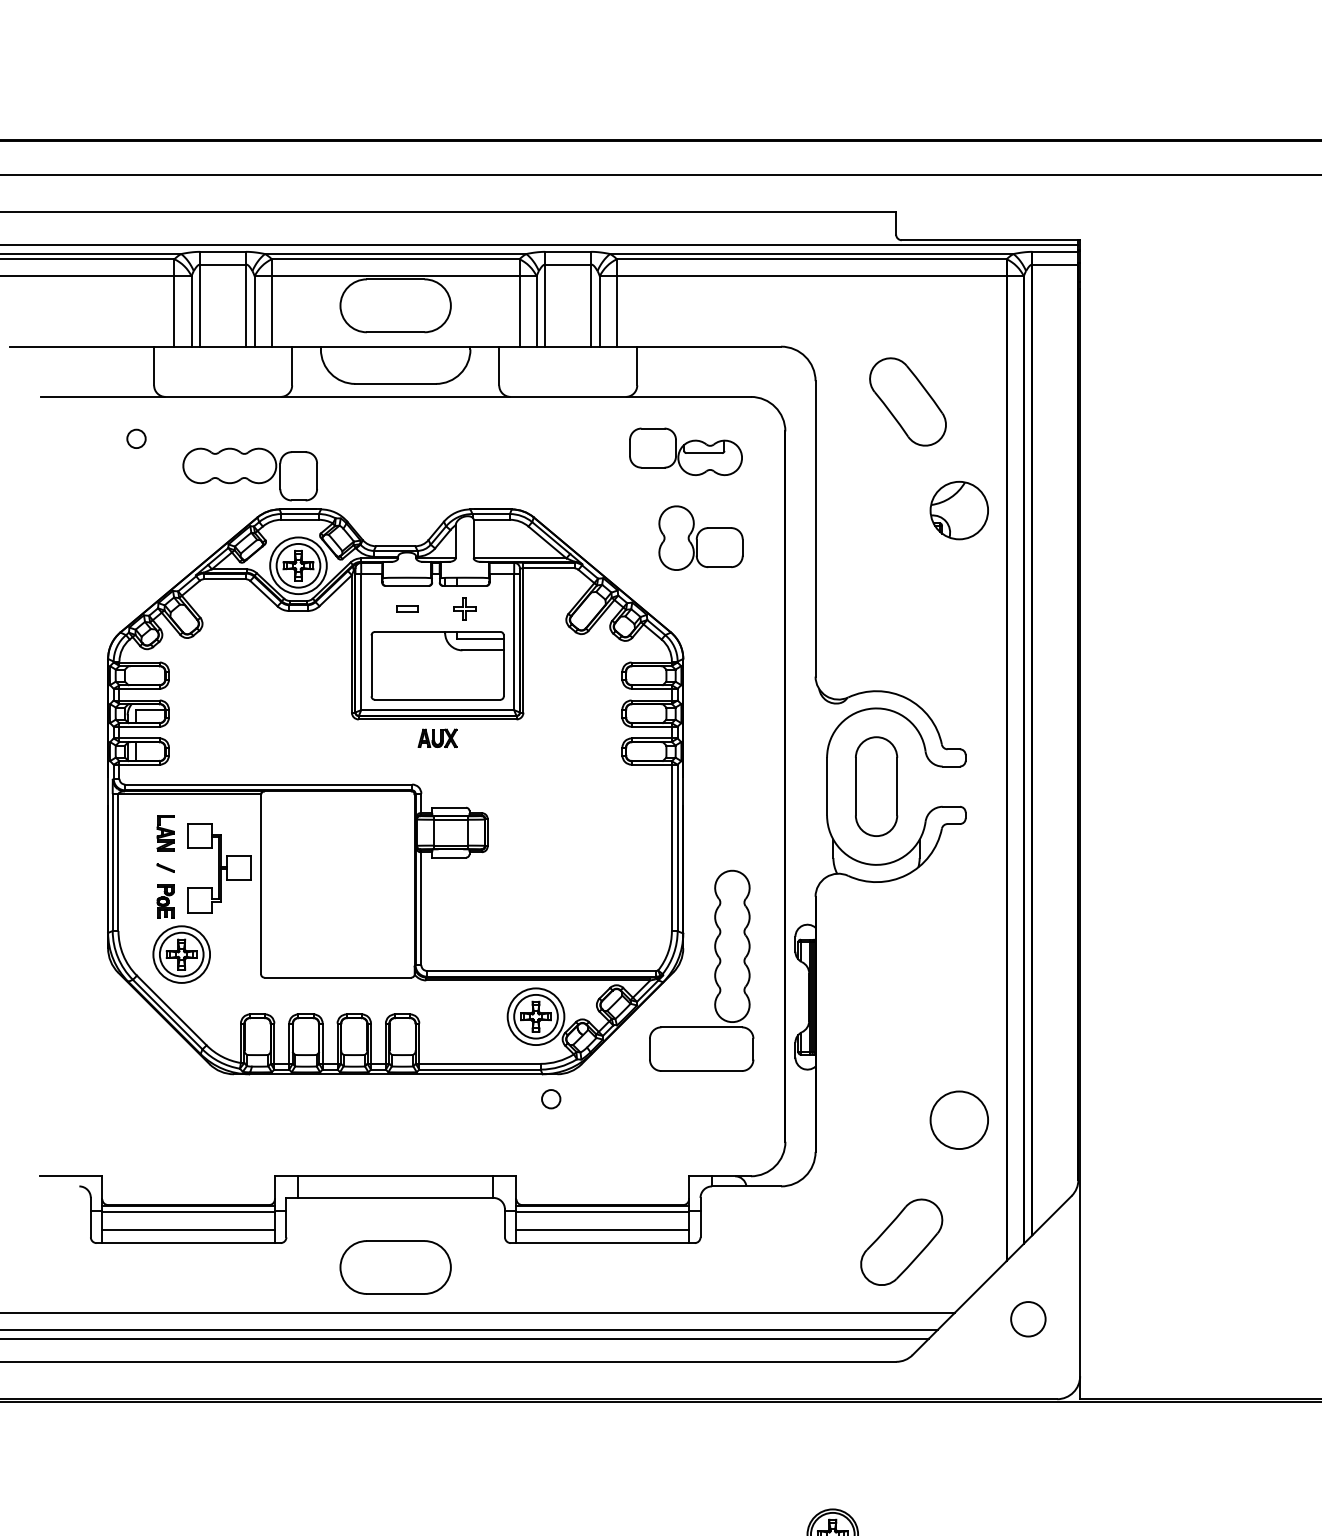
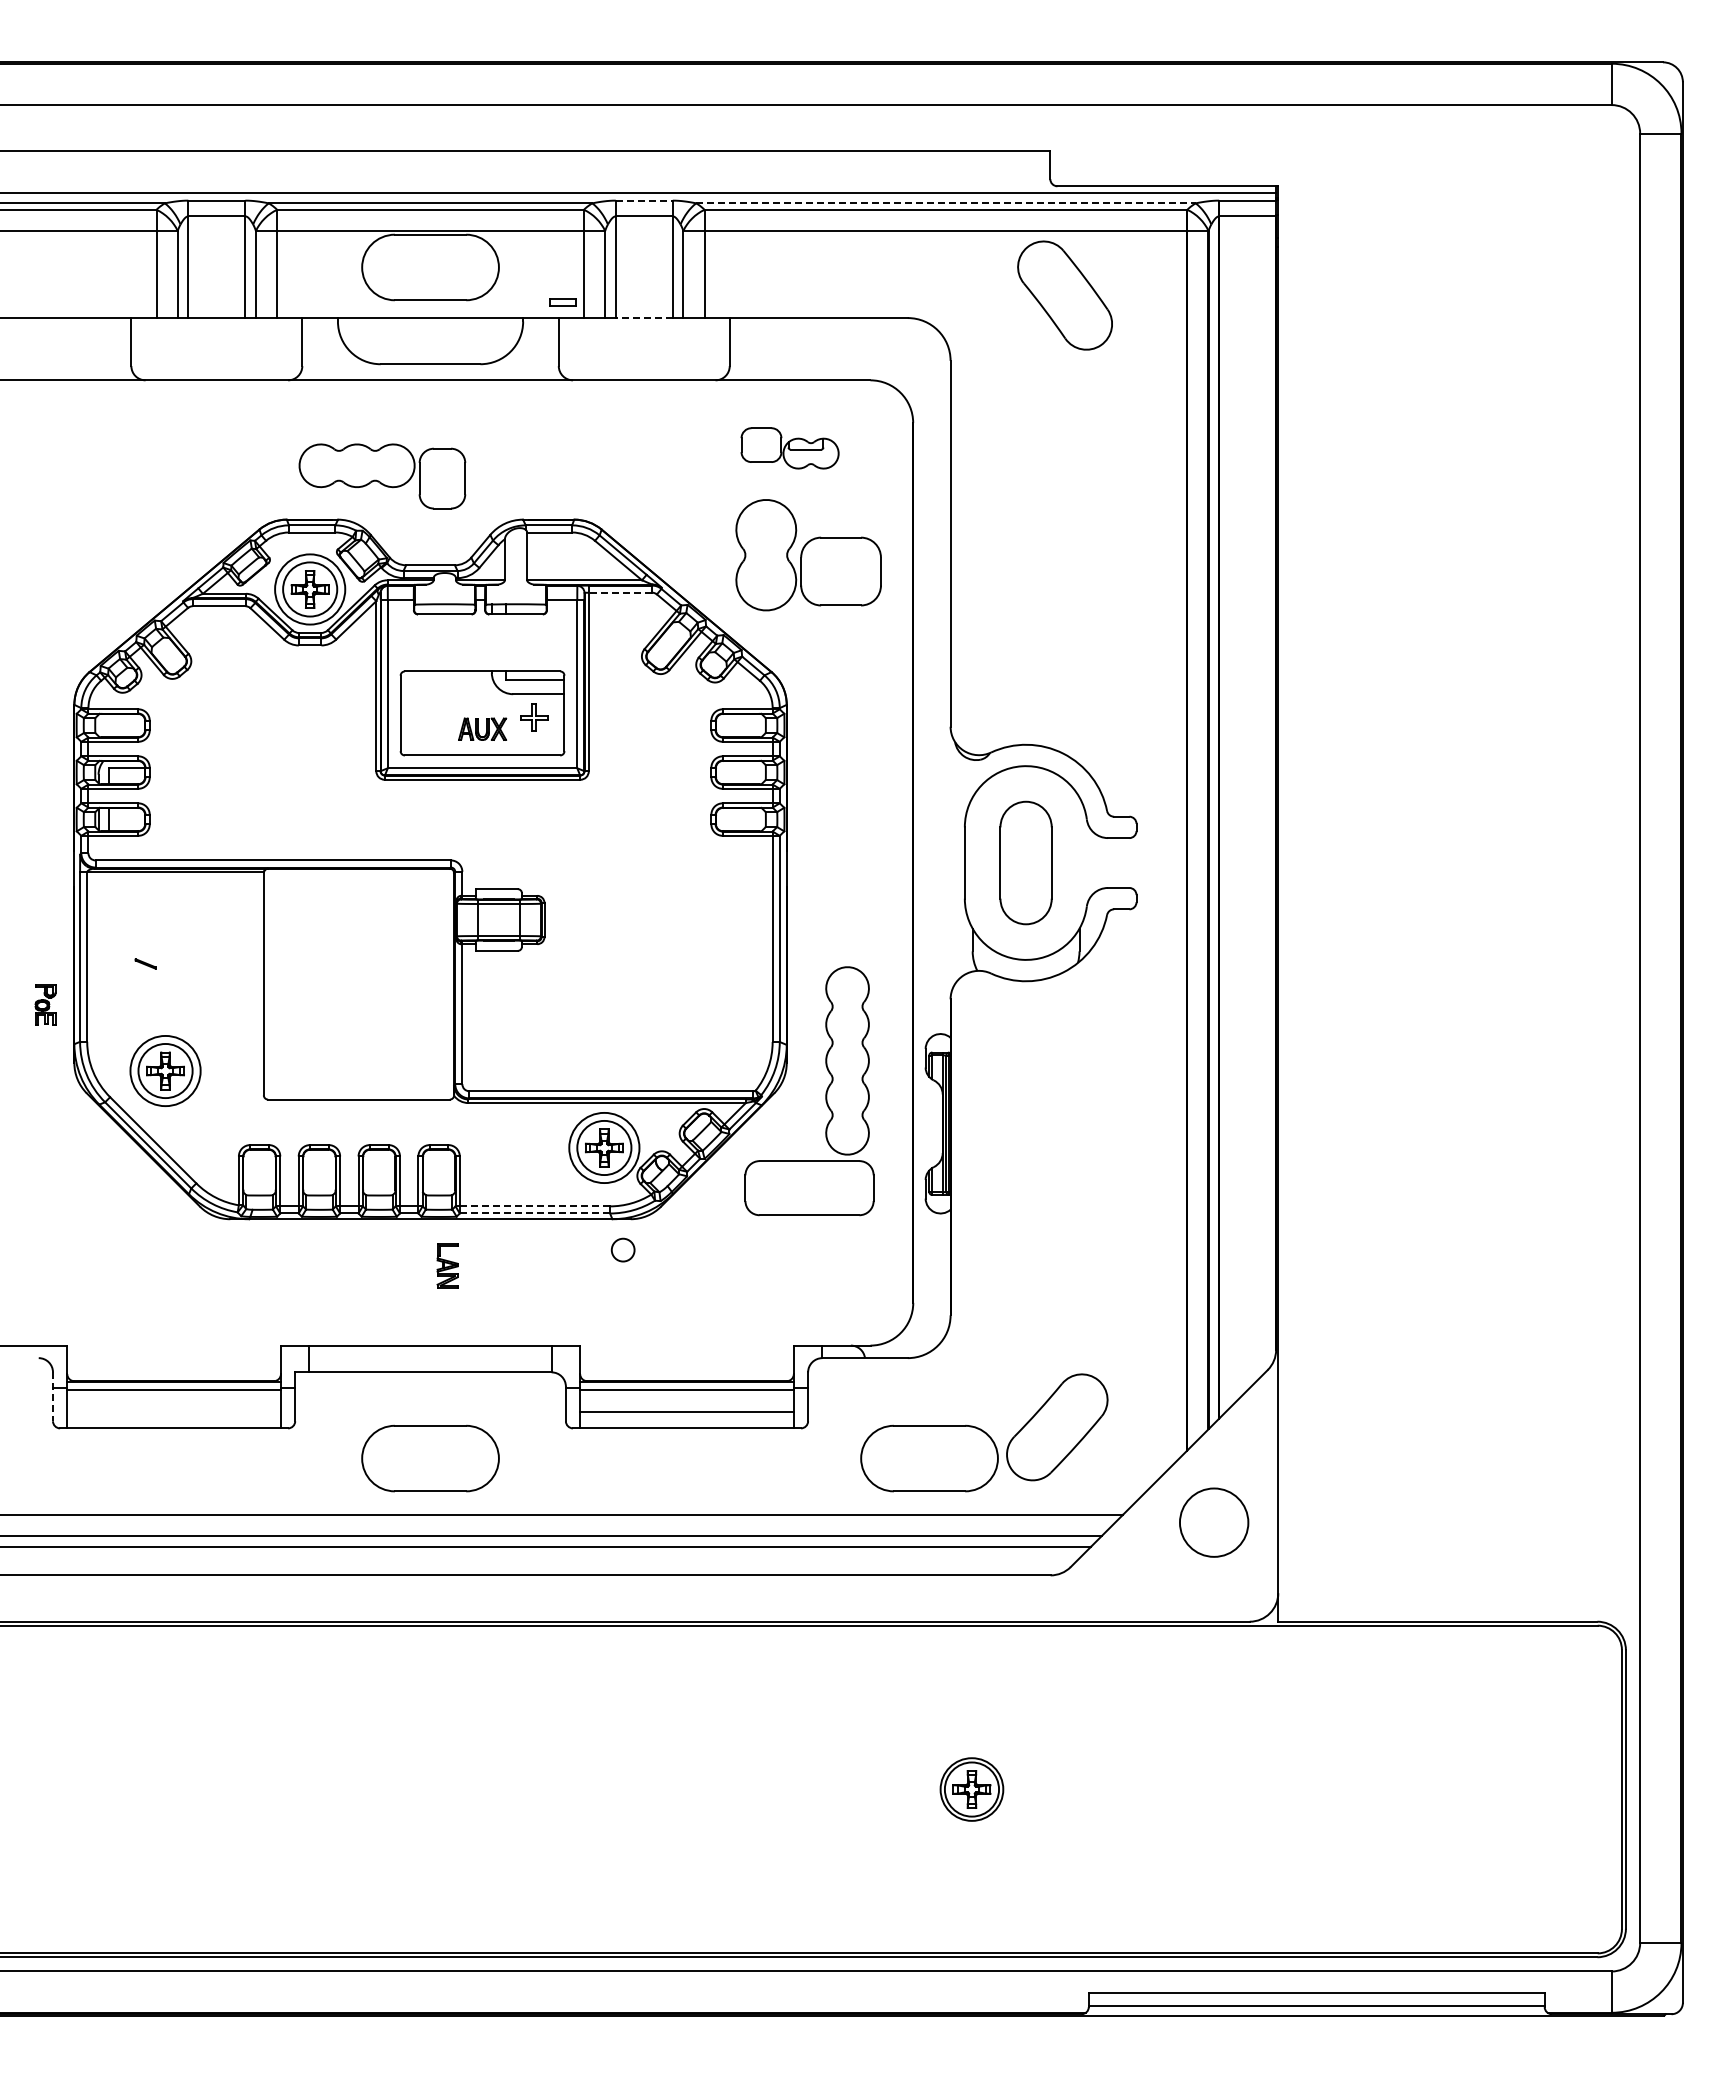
line: (568, 251) -> (644, 200), solid -> dashed
line: (811, 254) -> (945, 203), solid -> dashed
line: (567, 347) -> (643, 318), solid -> dashed
part: (907, 401) -> (1064, 295), moved
circle: (136, 439) -> (109, 432), removed
part: (685, 451) -> (789, 448), size x0.7
part: (250, 474) -> (382, 476), moved
part: (959, 510) -> (1128, 520), removed
part: (700, 538) -> (808, 555), size x1.4
line: (549, 568) -> (620, 592), solid -> dashed
part: (406, 608) -> (562, 302), moved
part: (465, 608) -> (534, 717), moved
part: (437, 737) -> (482, 728), moved
part: (165, 833) -> (447, 1265), moved
part: (219, 867) -> (212, 963), removed
part: (165, 900) -> (45, 1004), moved
line: (480, 1063) -> (535, 1206), solid -> dashed
line: (480, 1069) -> (535, 1213), solid -> dashed
circle: (959, 1119) -> (1128, 1275), removed
line: (91, 1218) -> (53, 1397), solid -> dashed
line: (188, 1229) -> (173, 1411), removed
part: (798, 1267) -> (929, 1458), added
circle: (1027, 1319) -> (1213, 1522), size x1.6

